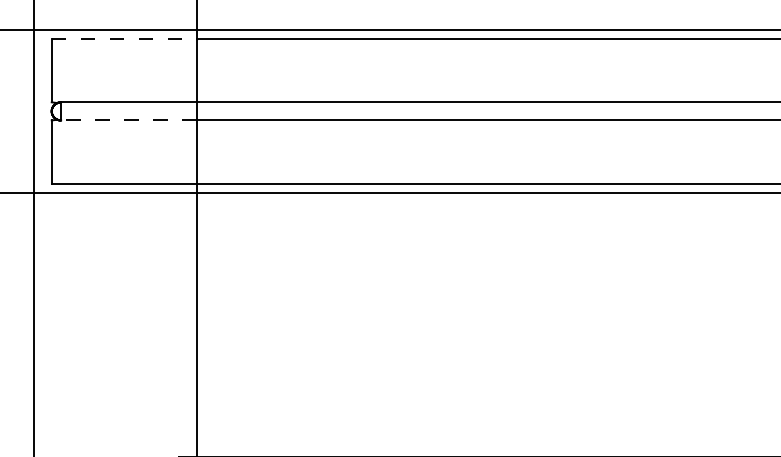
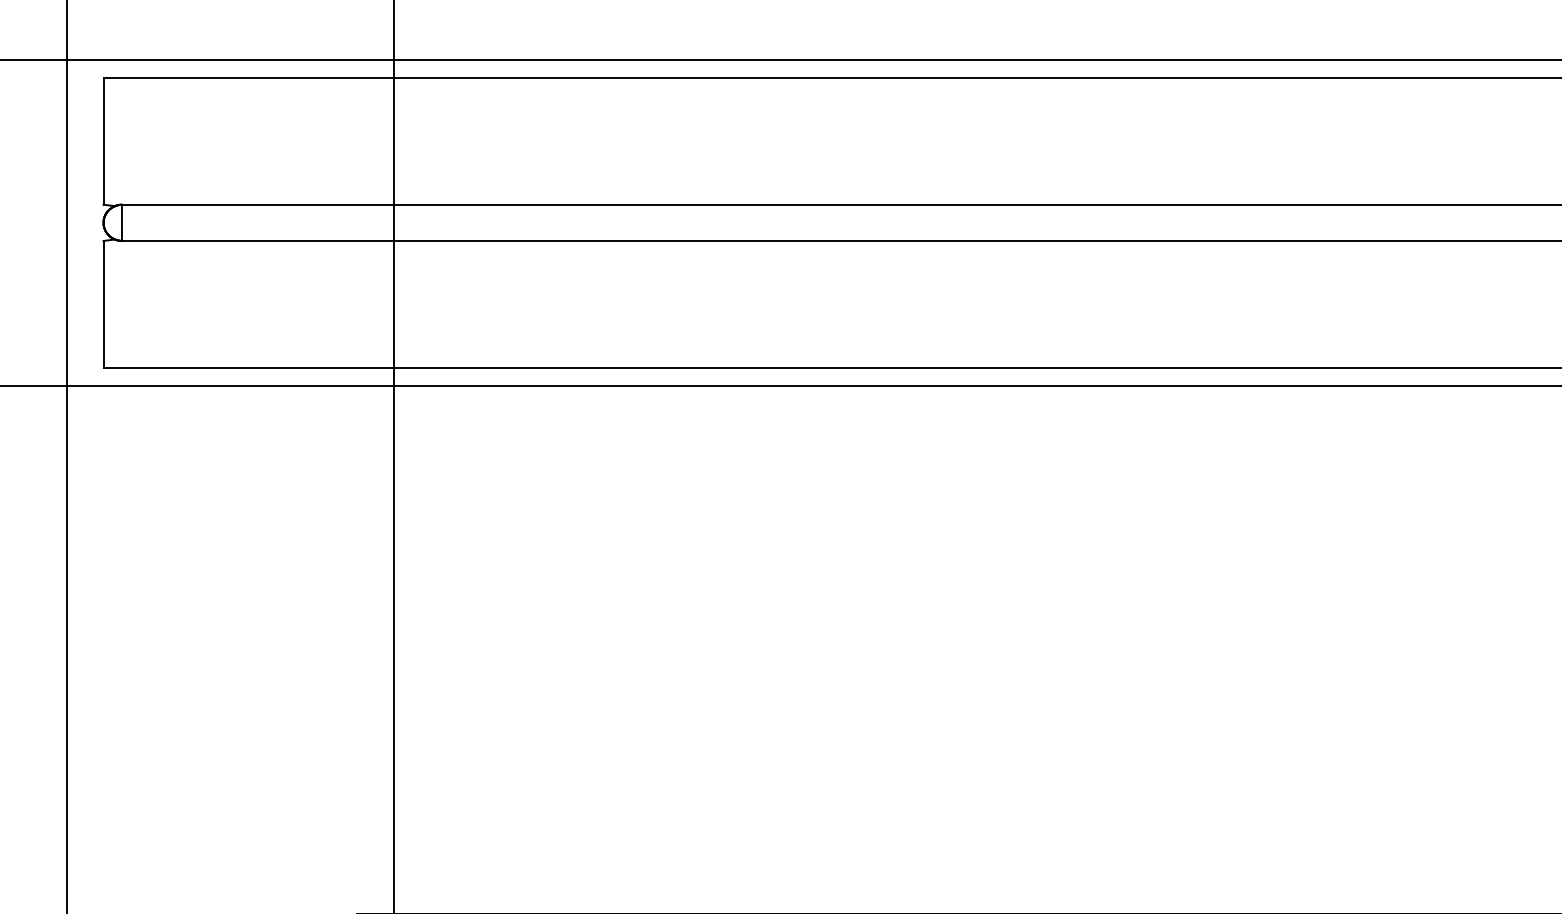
line: (124, 38) -> (249, 77), dashed -> solid
line: (128, 120) -> (257, 241), dashed -> solid

